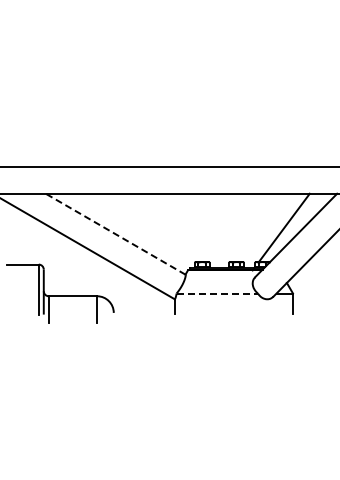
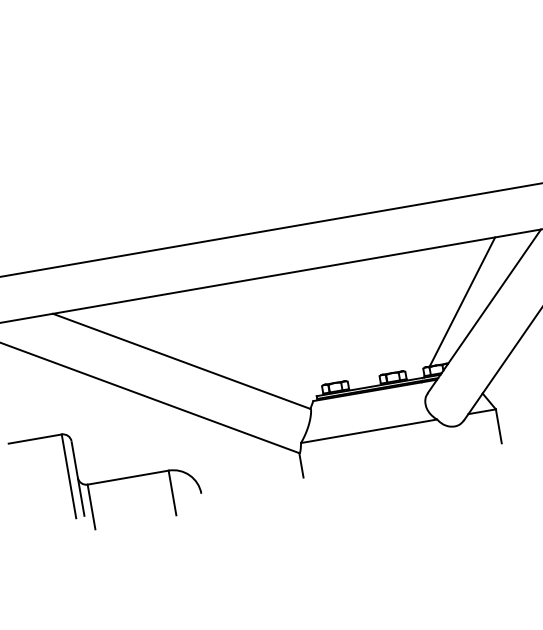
line: (115, 234) -> (181, 361), dashed -> solid
line: (217, 293) -> (369, 431), dashed -> solid

